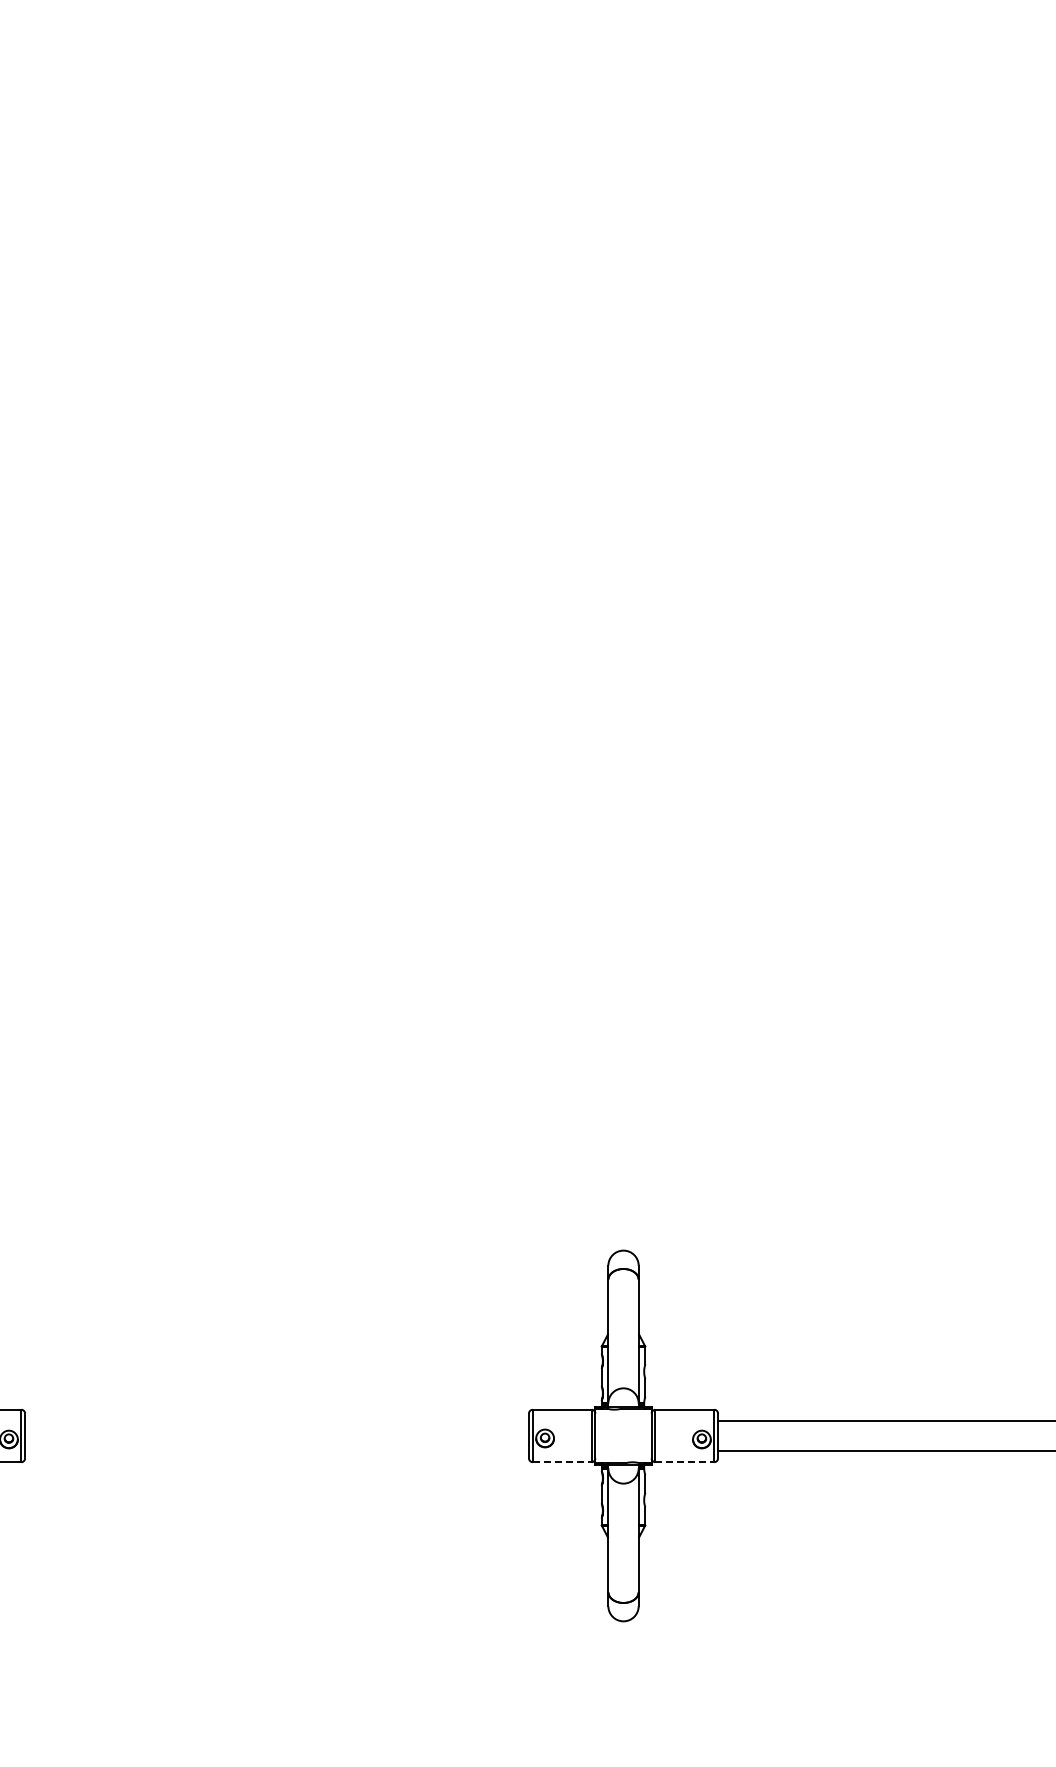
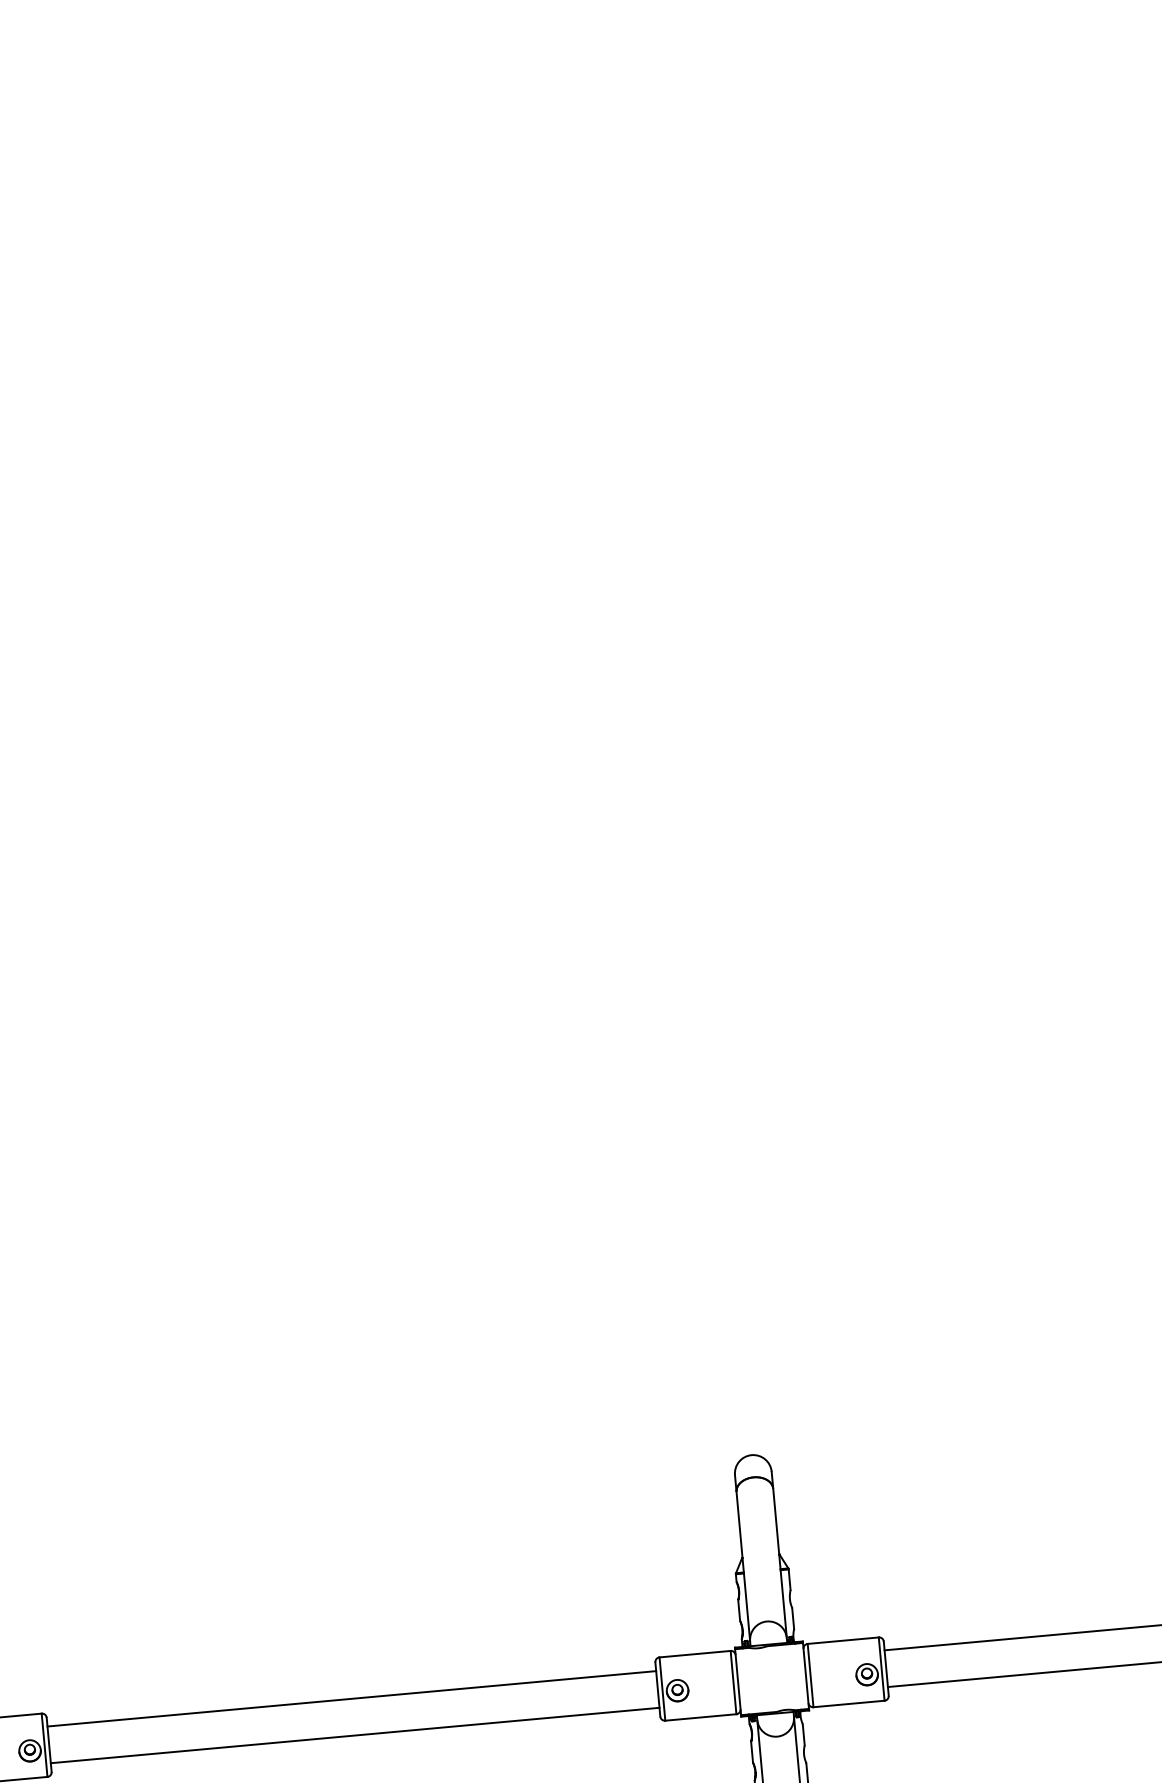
line: (276, 1420) -> (351, 1698), added
line: (276, 1451) -> (354, 1735), added
line: (562, 1462) -> (701, 1717), dashed -> solid
line: (685, 1462) -> (849, 1704), dashed -> solid

